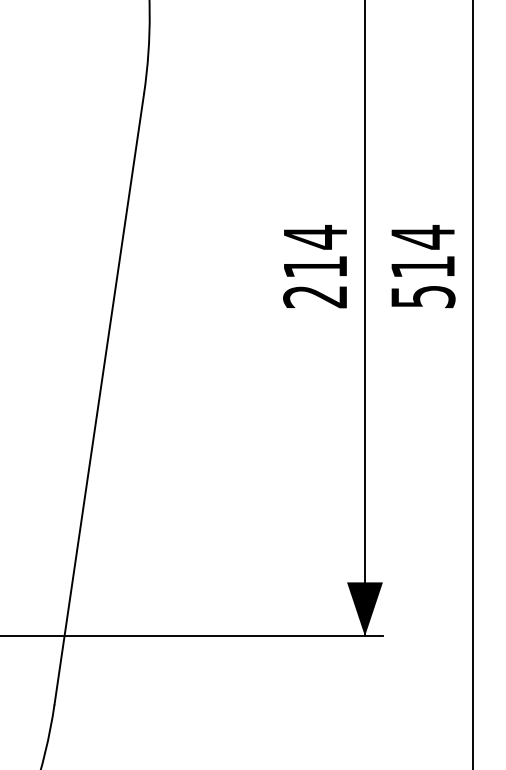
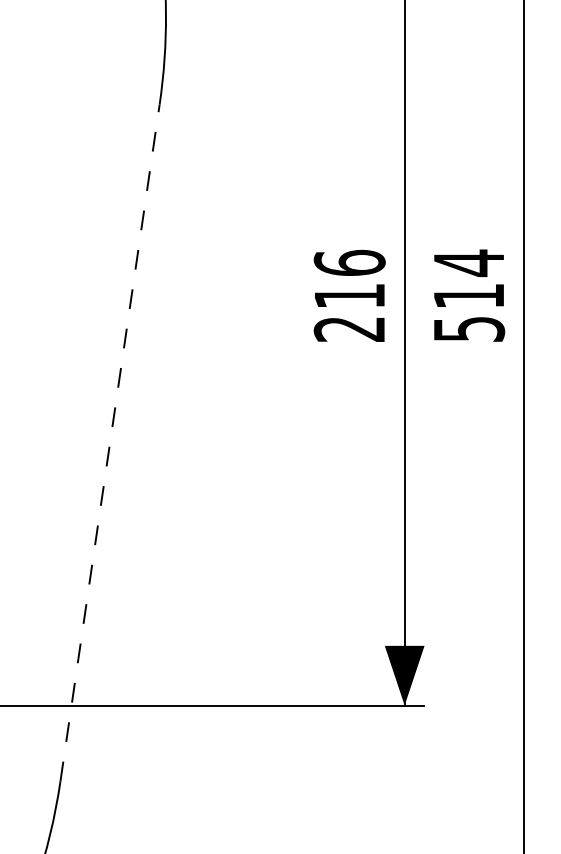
text: (315, 236) -> (349, 262), 214 -> 216
line: (99, 398) -> (110, 441), solid -> dashed

